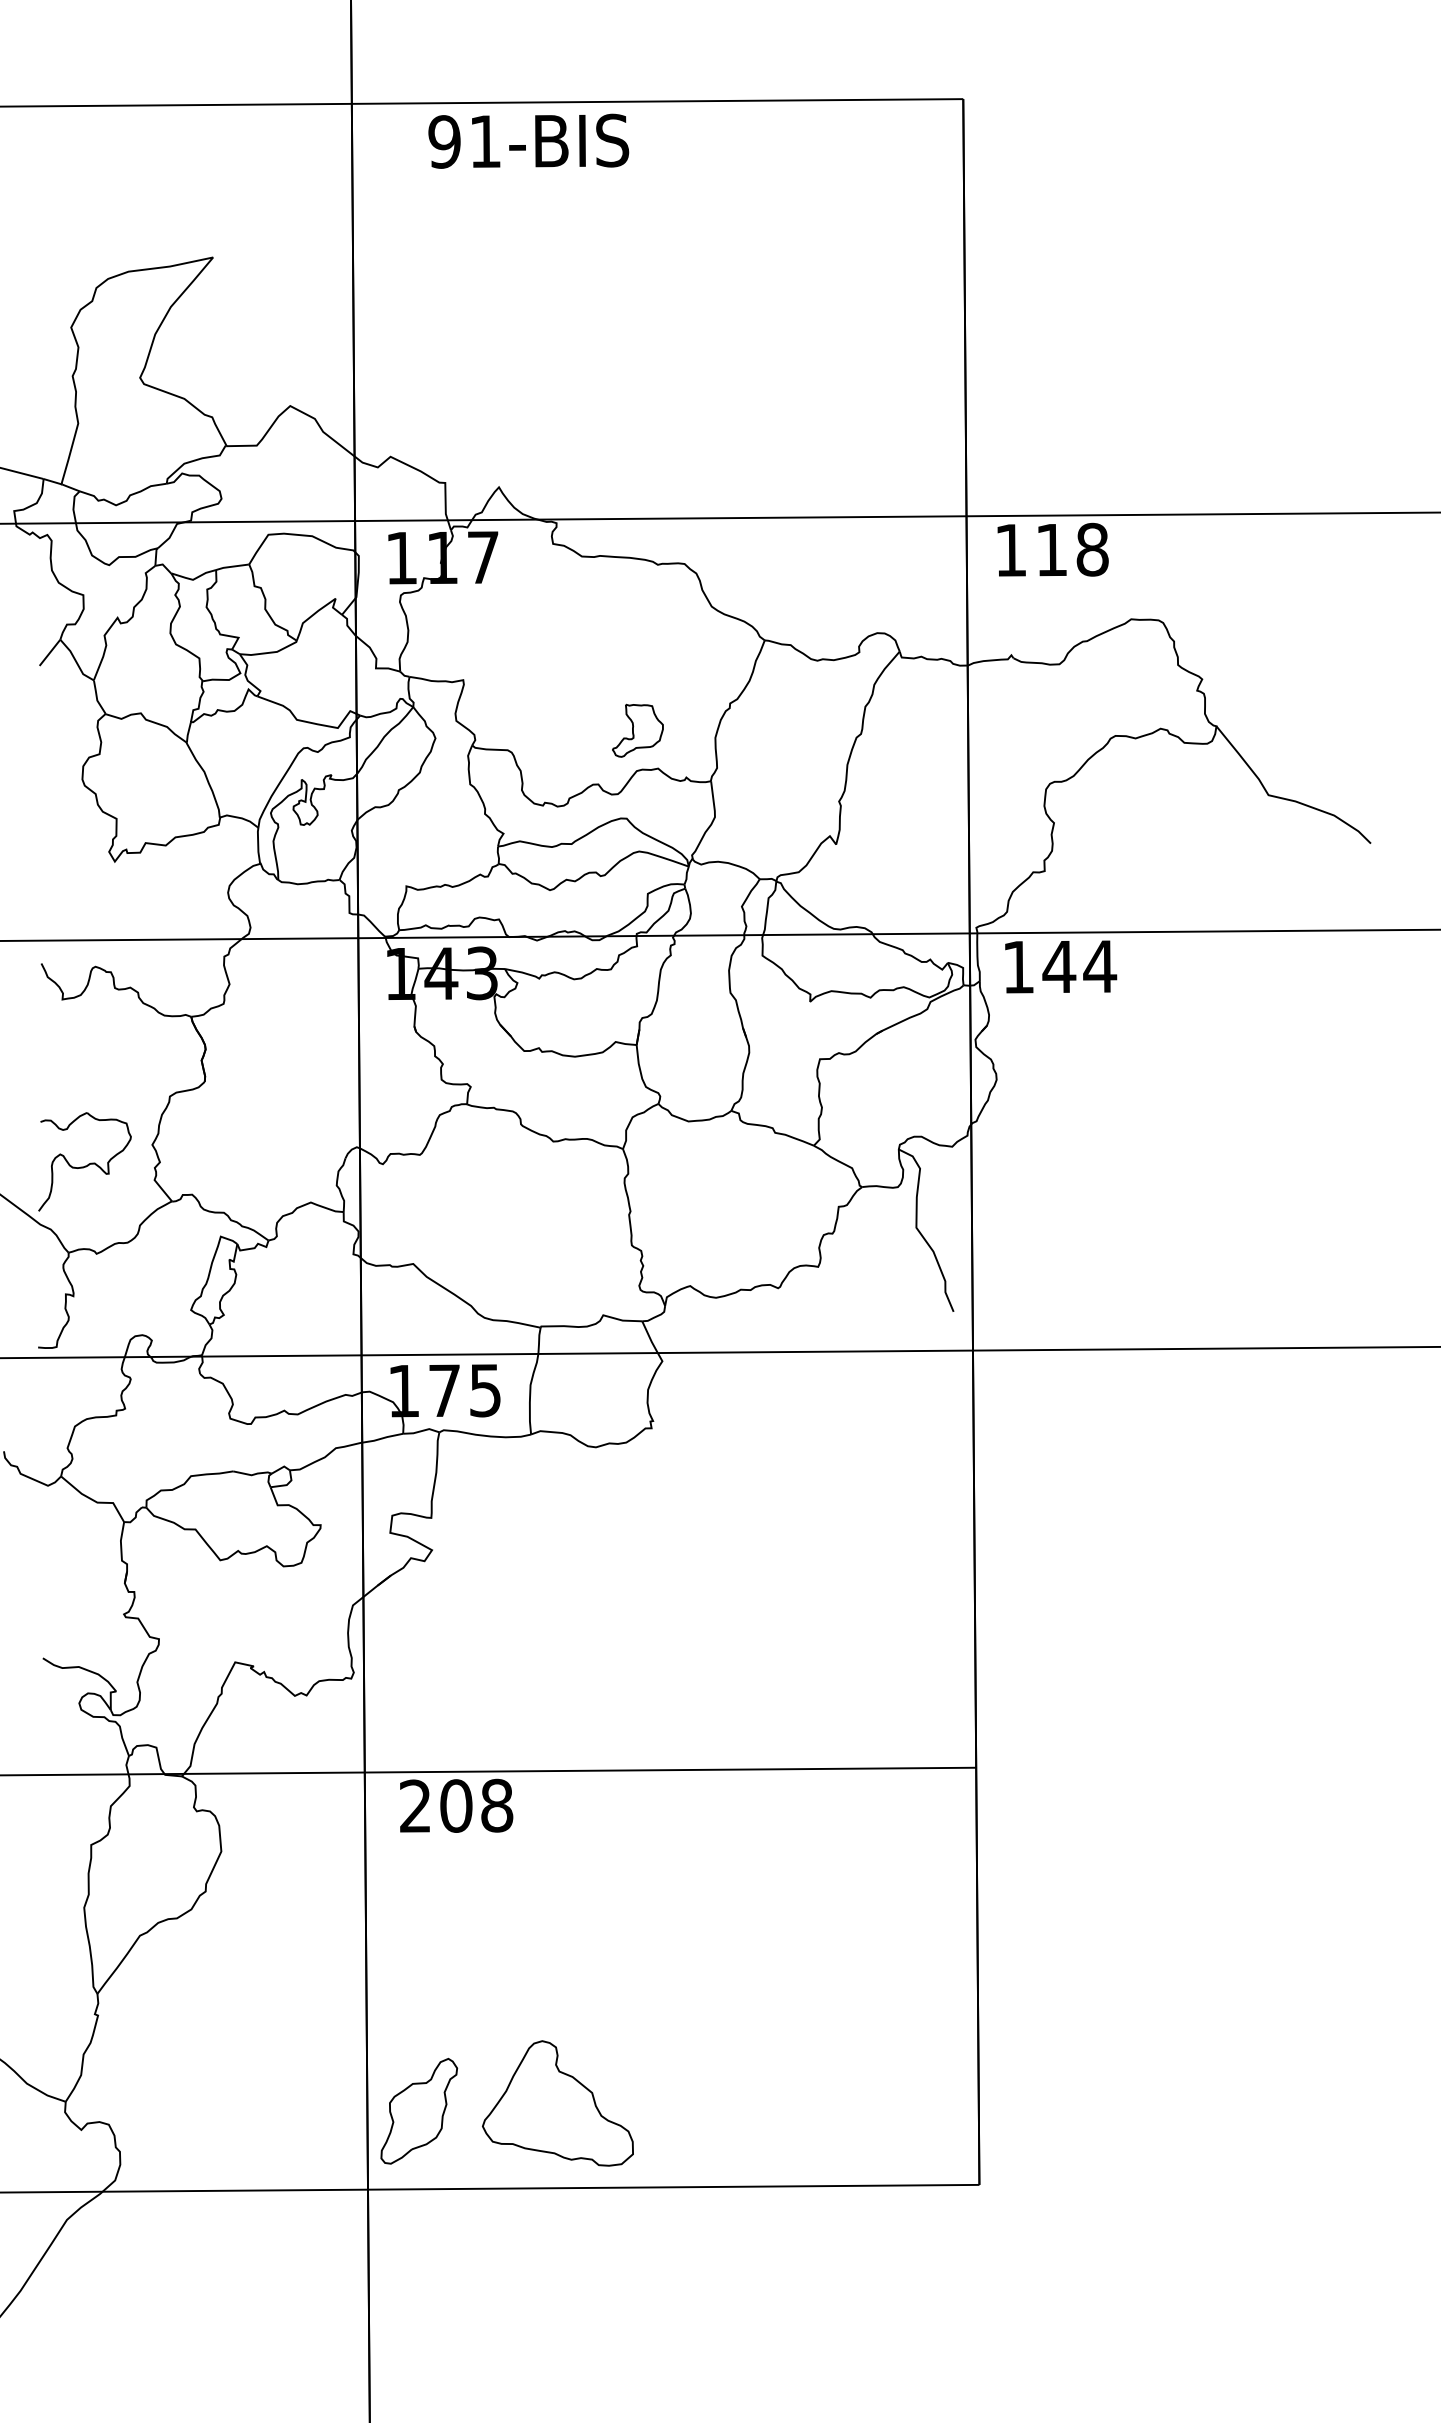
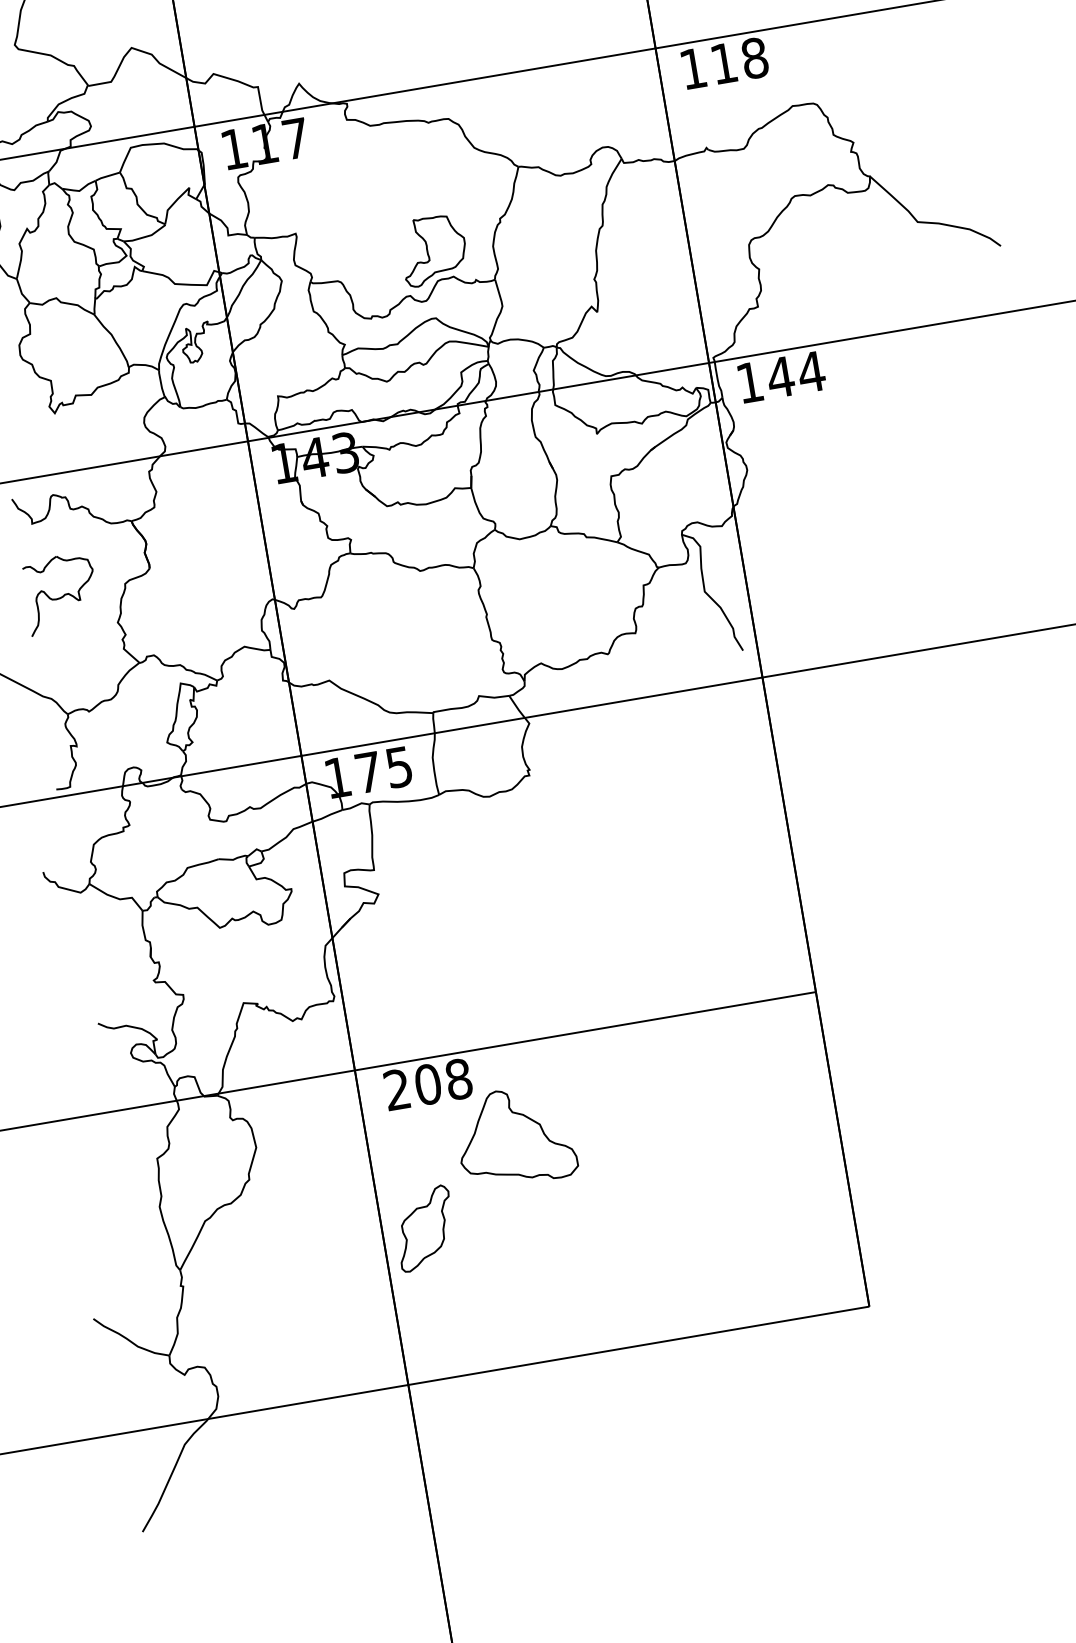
part: (637, 730) -> (433, 250), size x1.67
part: (84, 1161) -> (60, 593), moved
part: (557, 2103) -> (514, 1136), moved
part: (419, 2110) -> (425, 1227), moved

